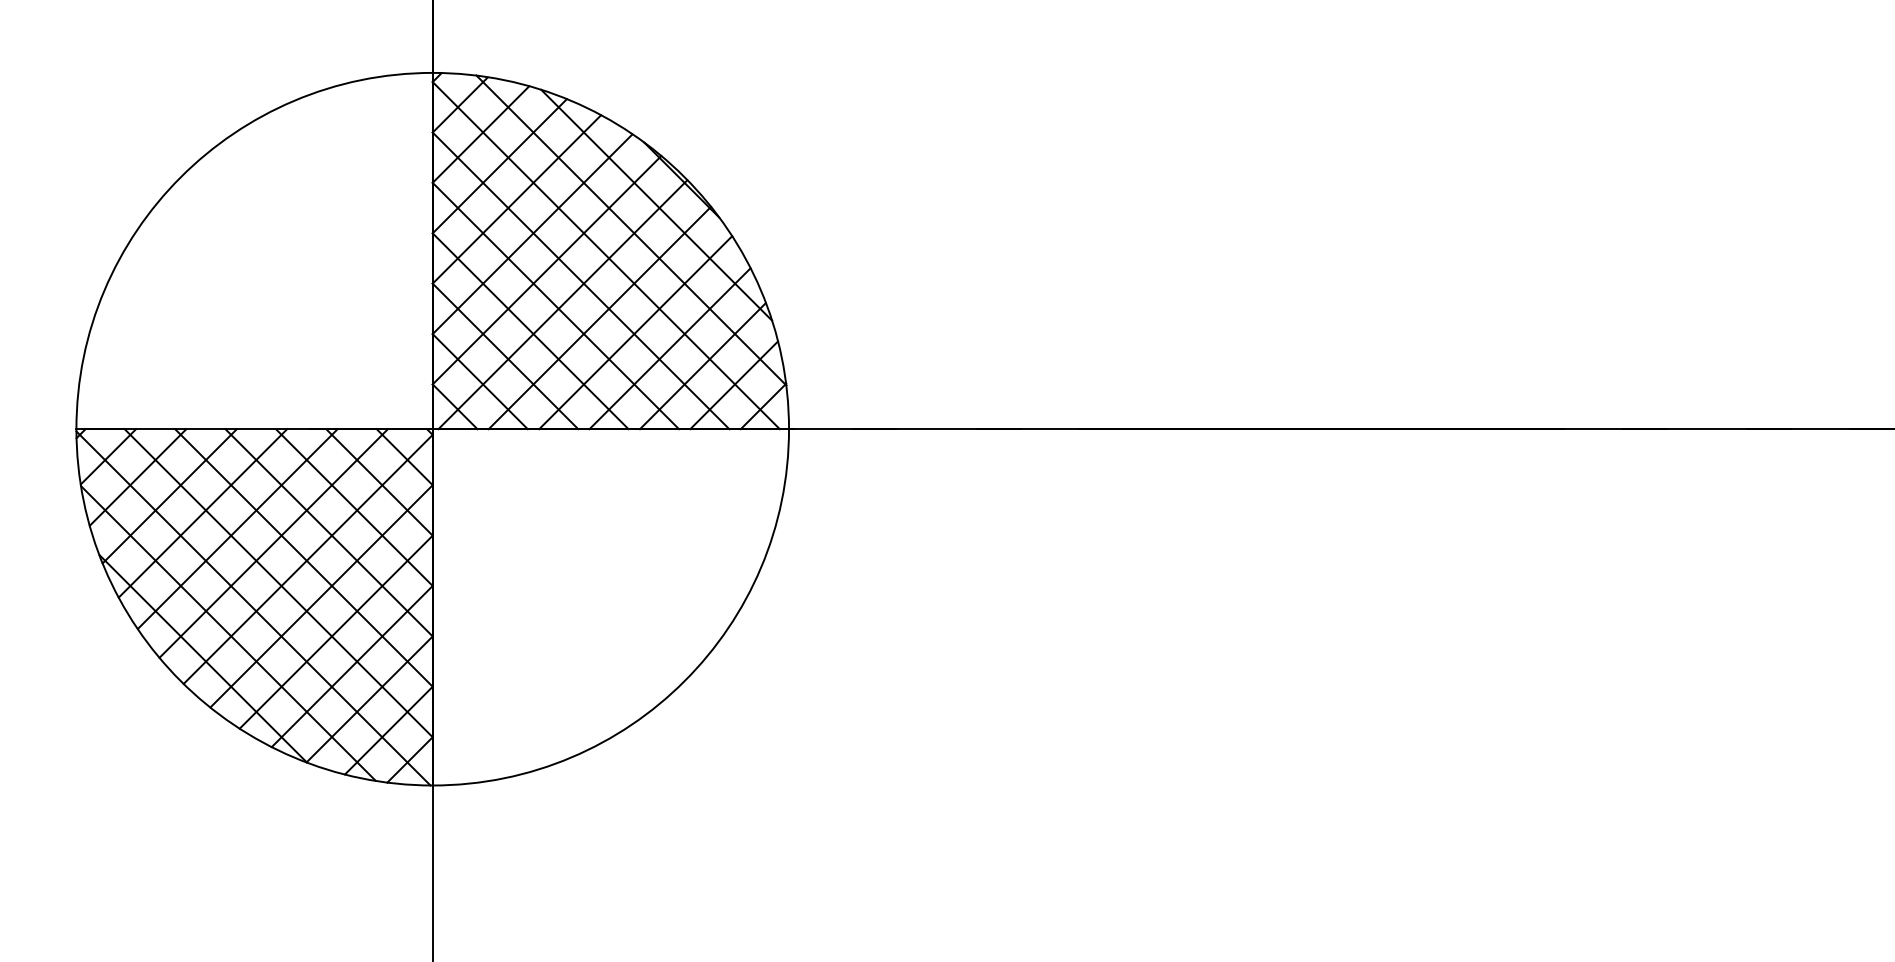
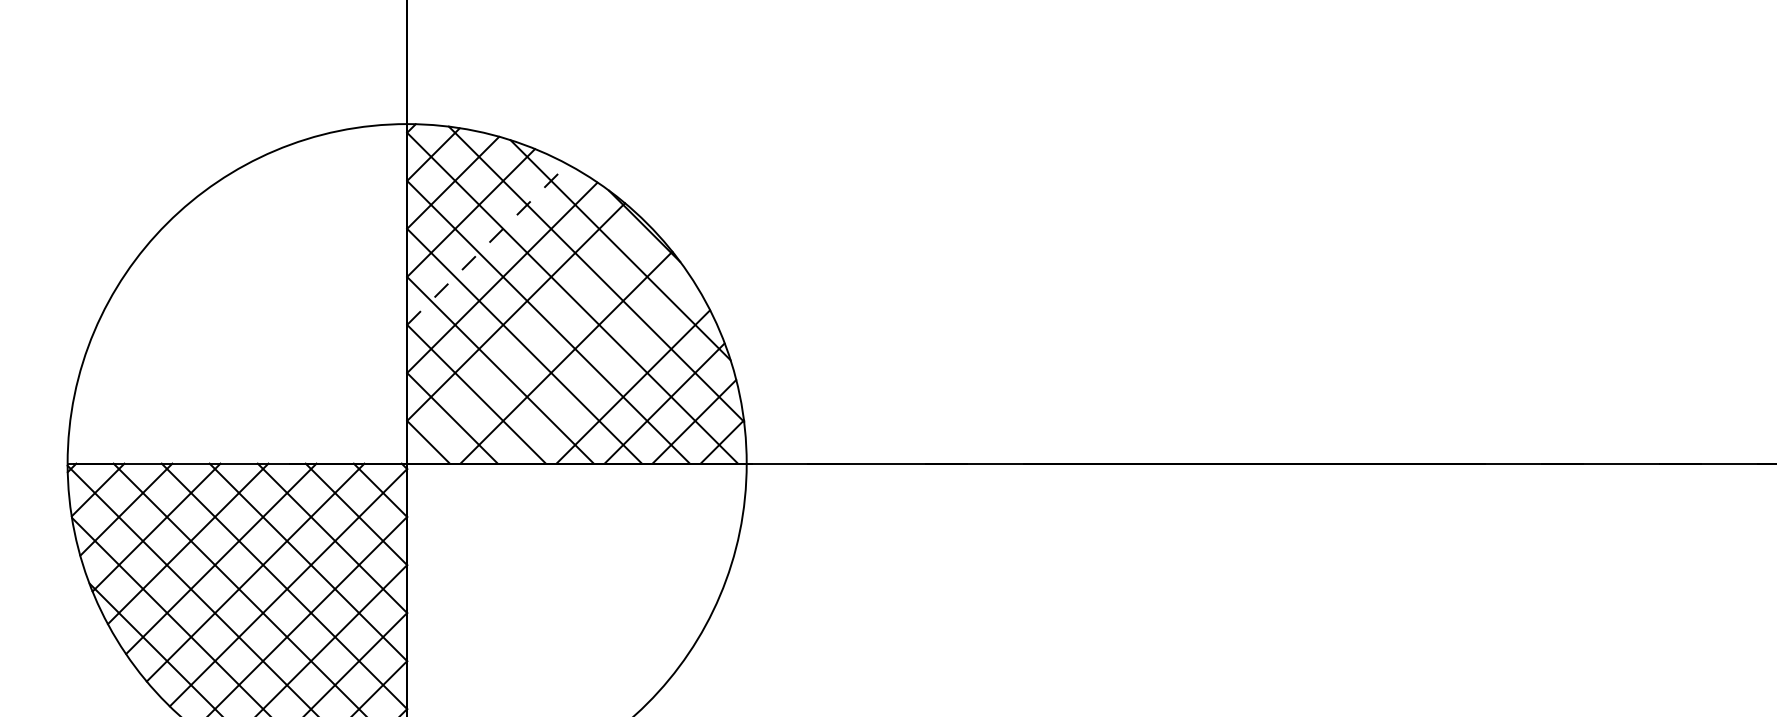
line: (517, 199) -> (487, 244), solid -> dashed
line: (562, 304) -> (530, 344), removed
line: (635, 332) -> (600, 371), removed

